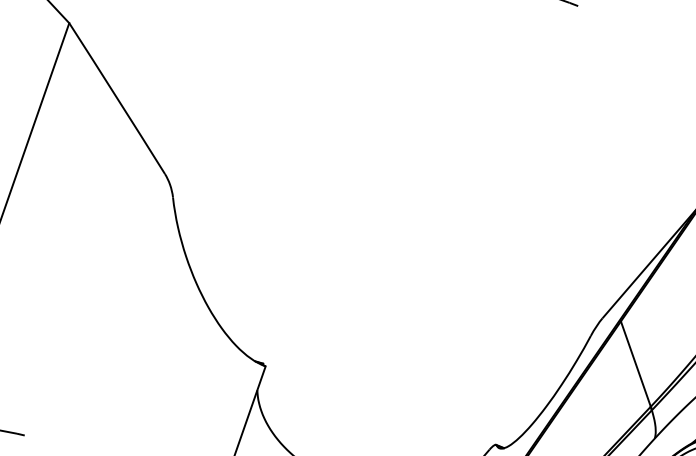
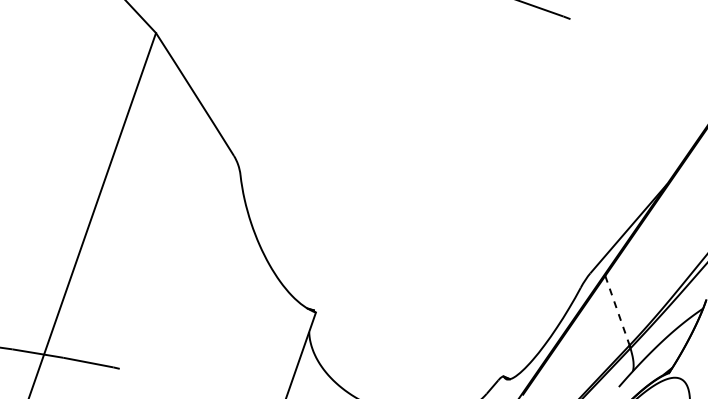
line: (635, 363) -> (617, 310), solid -> dashed

